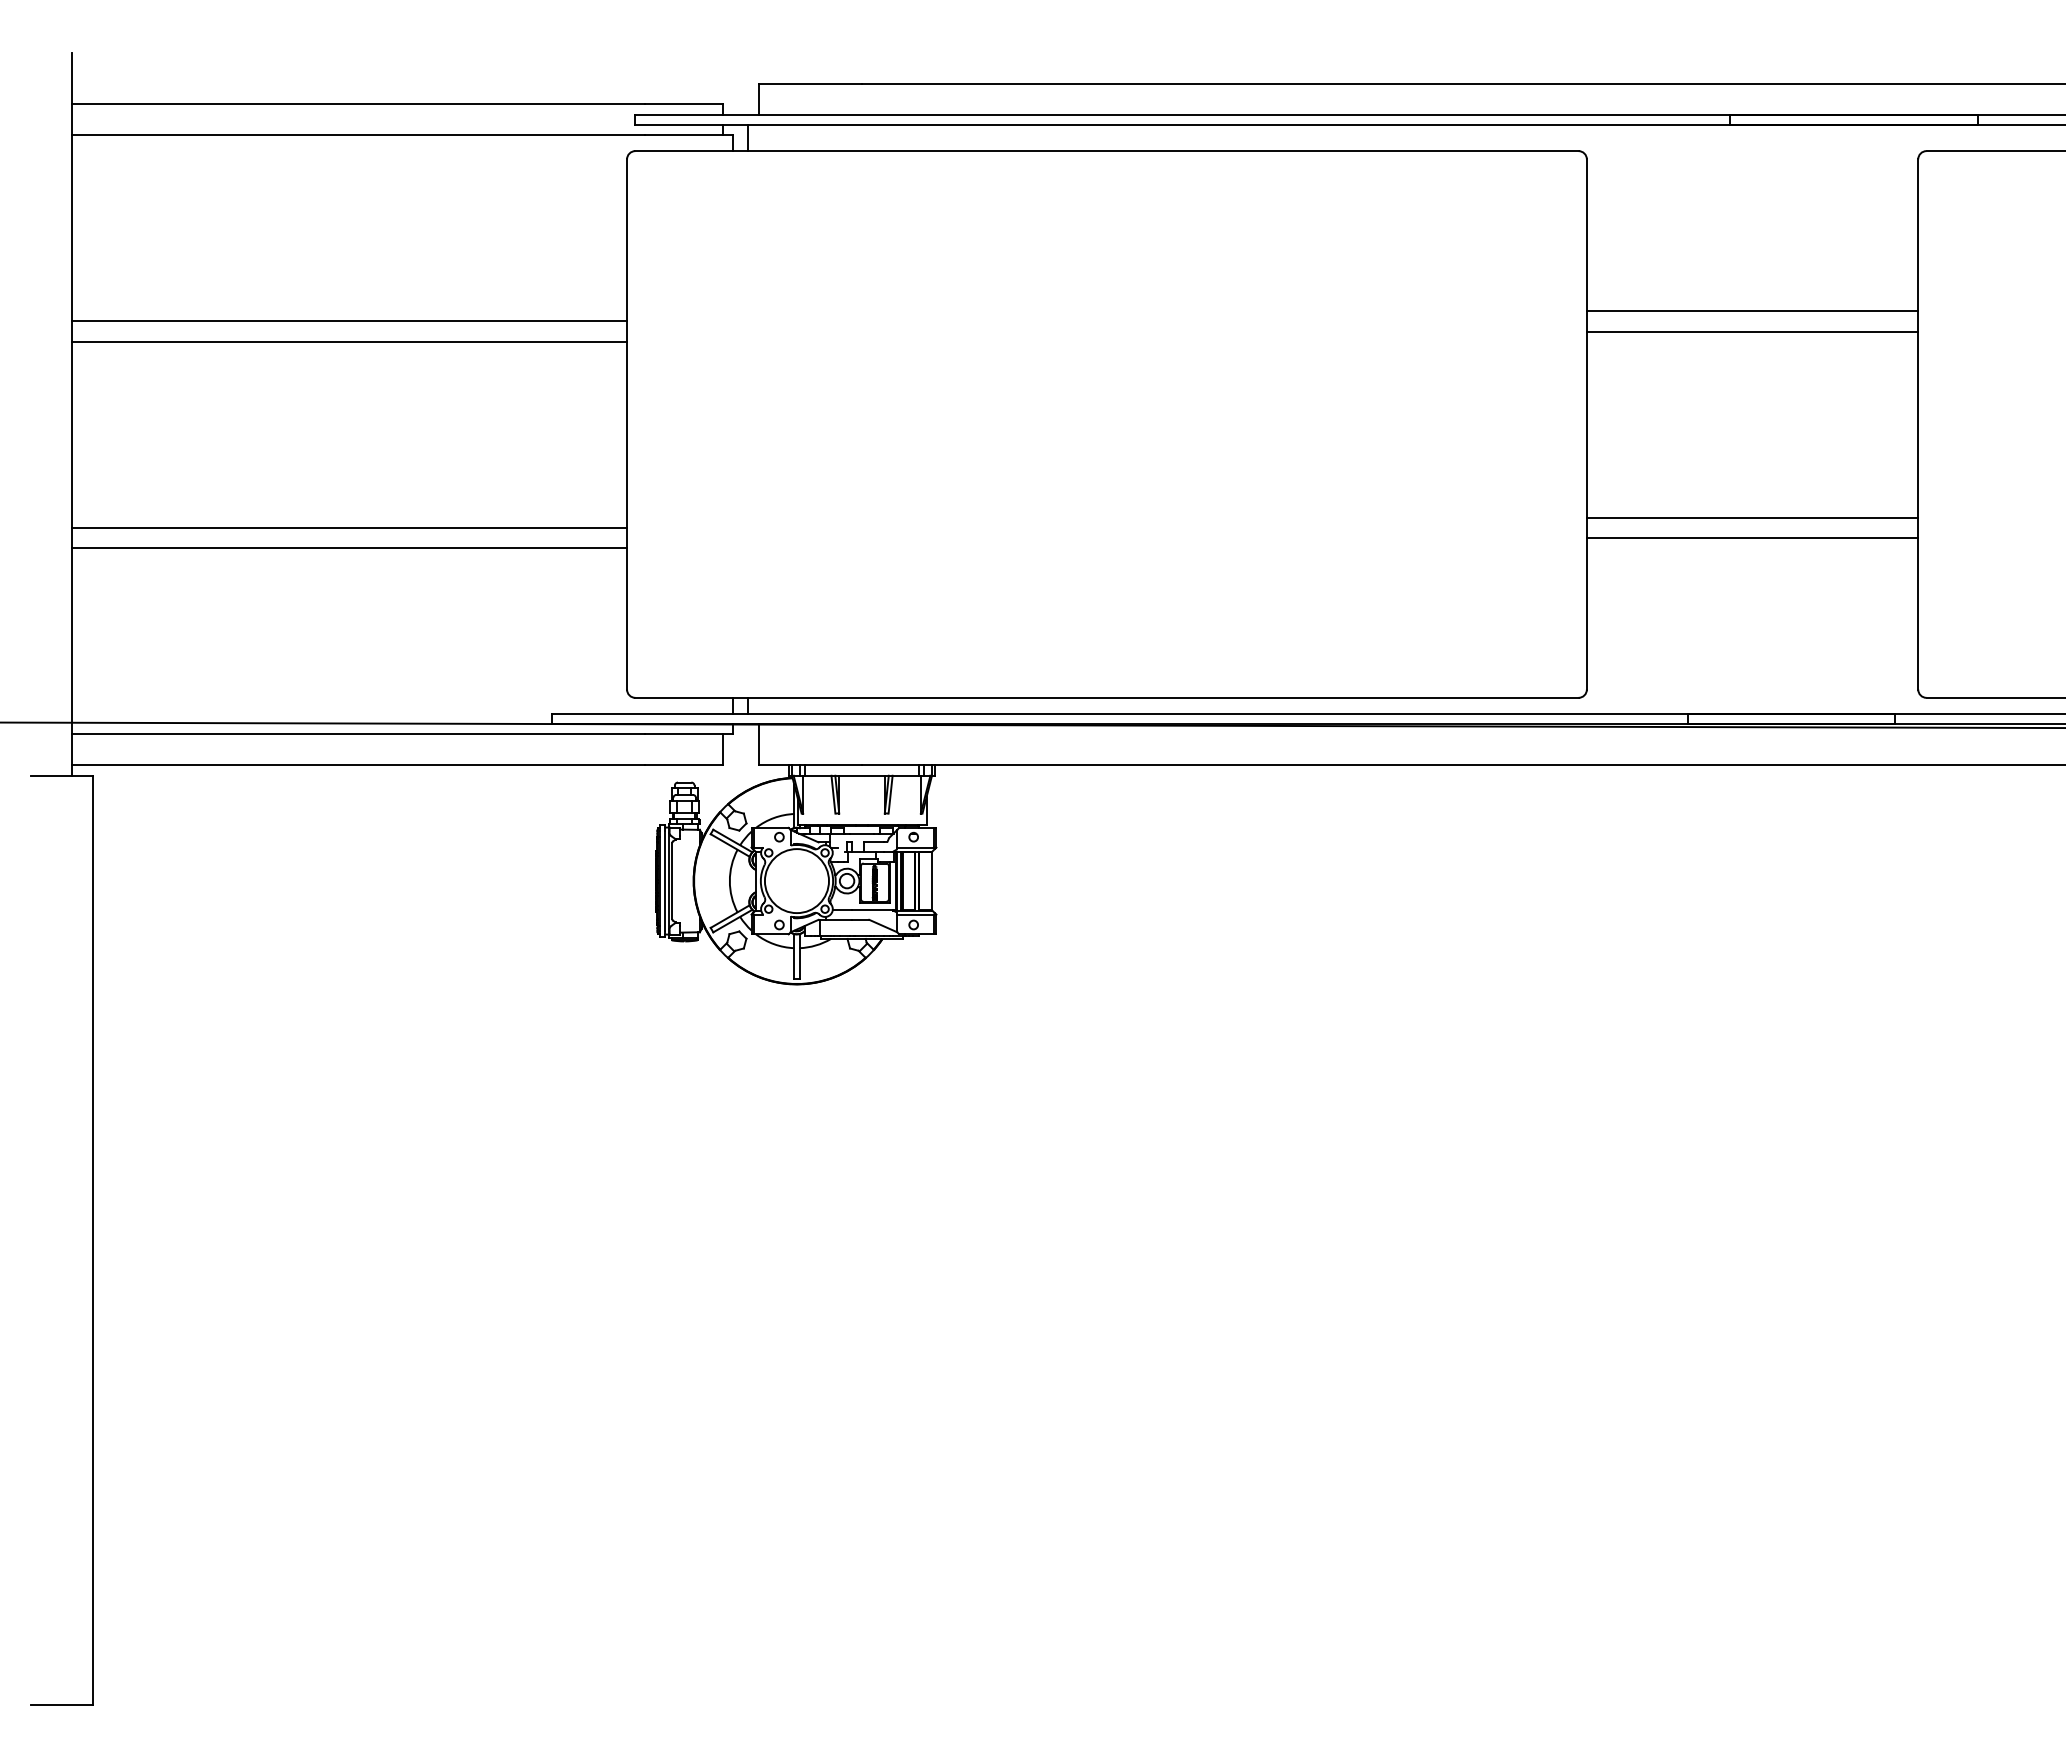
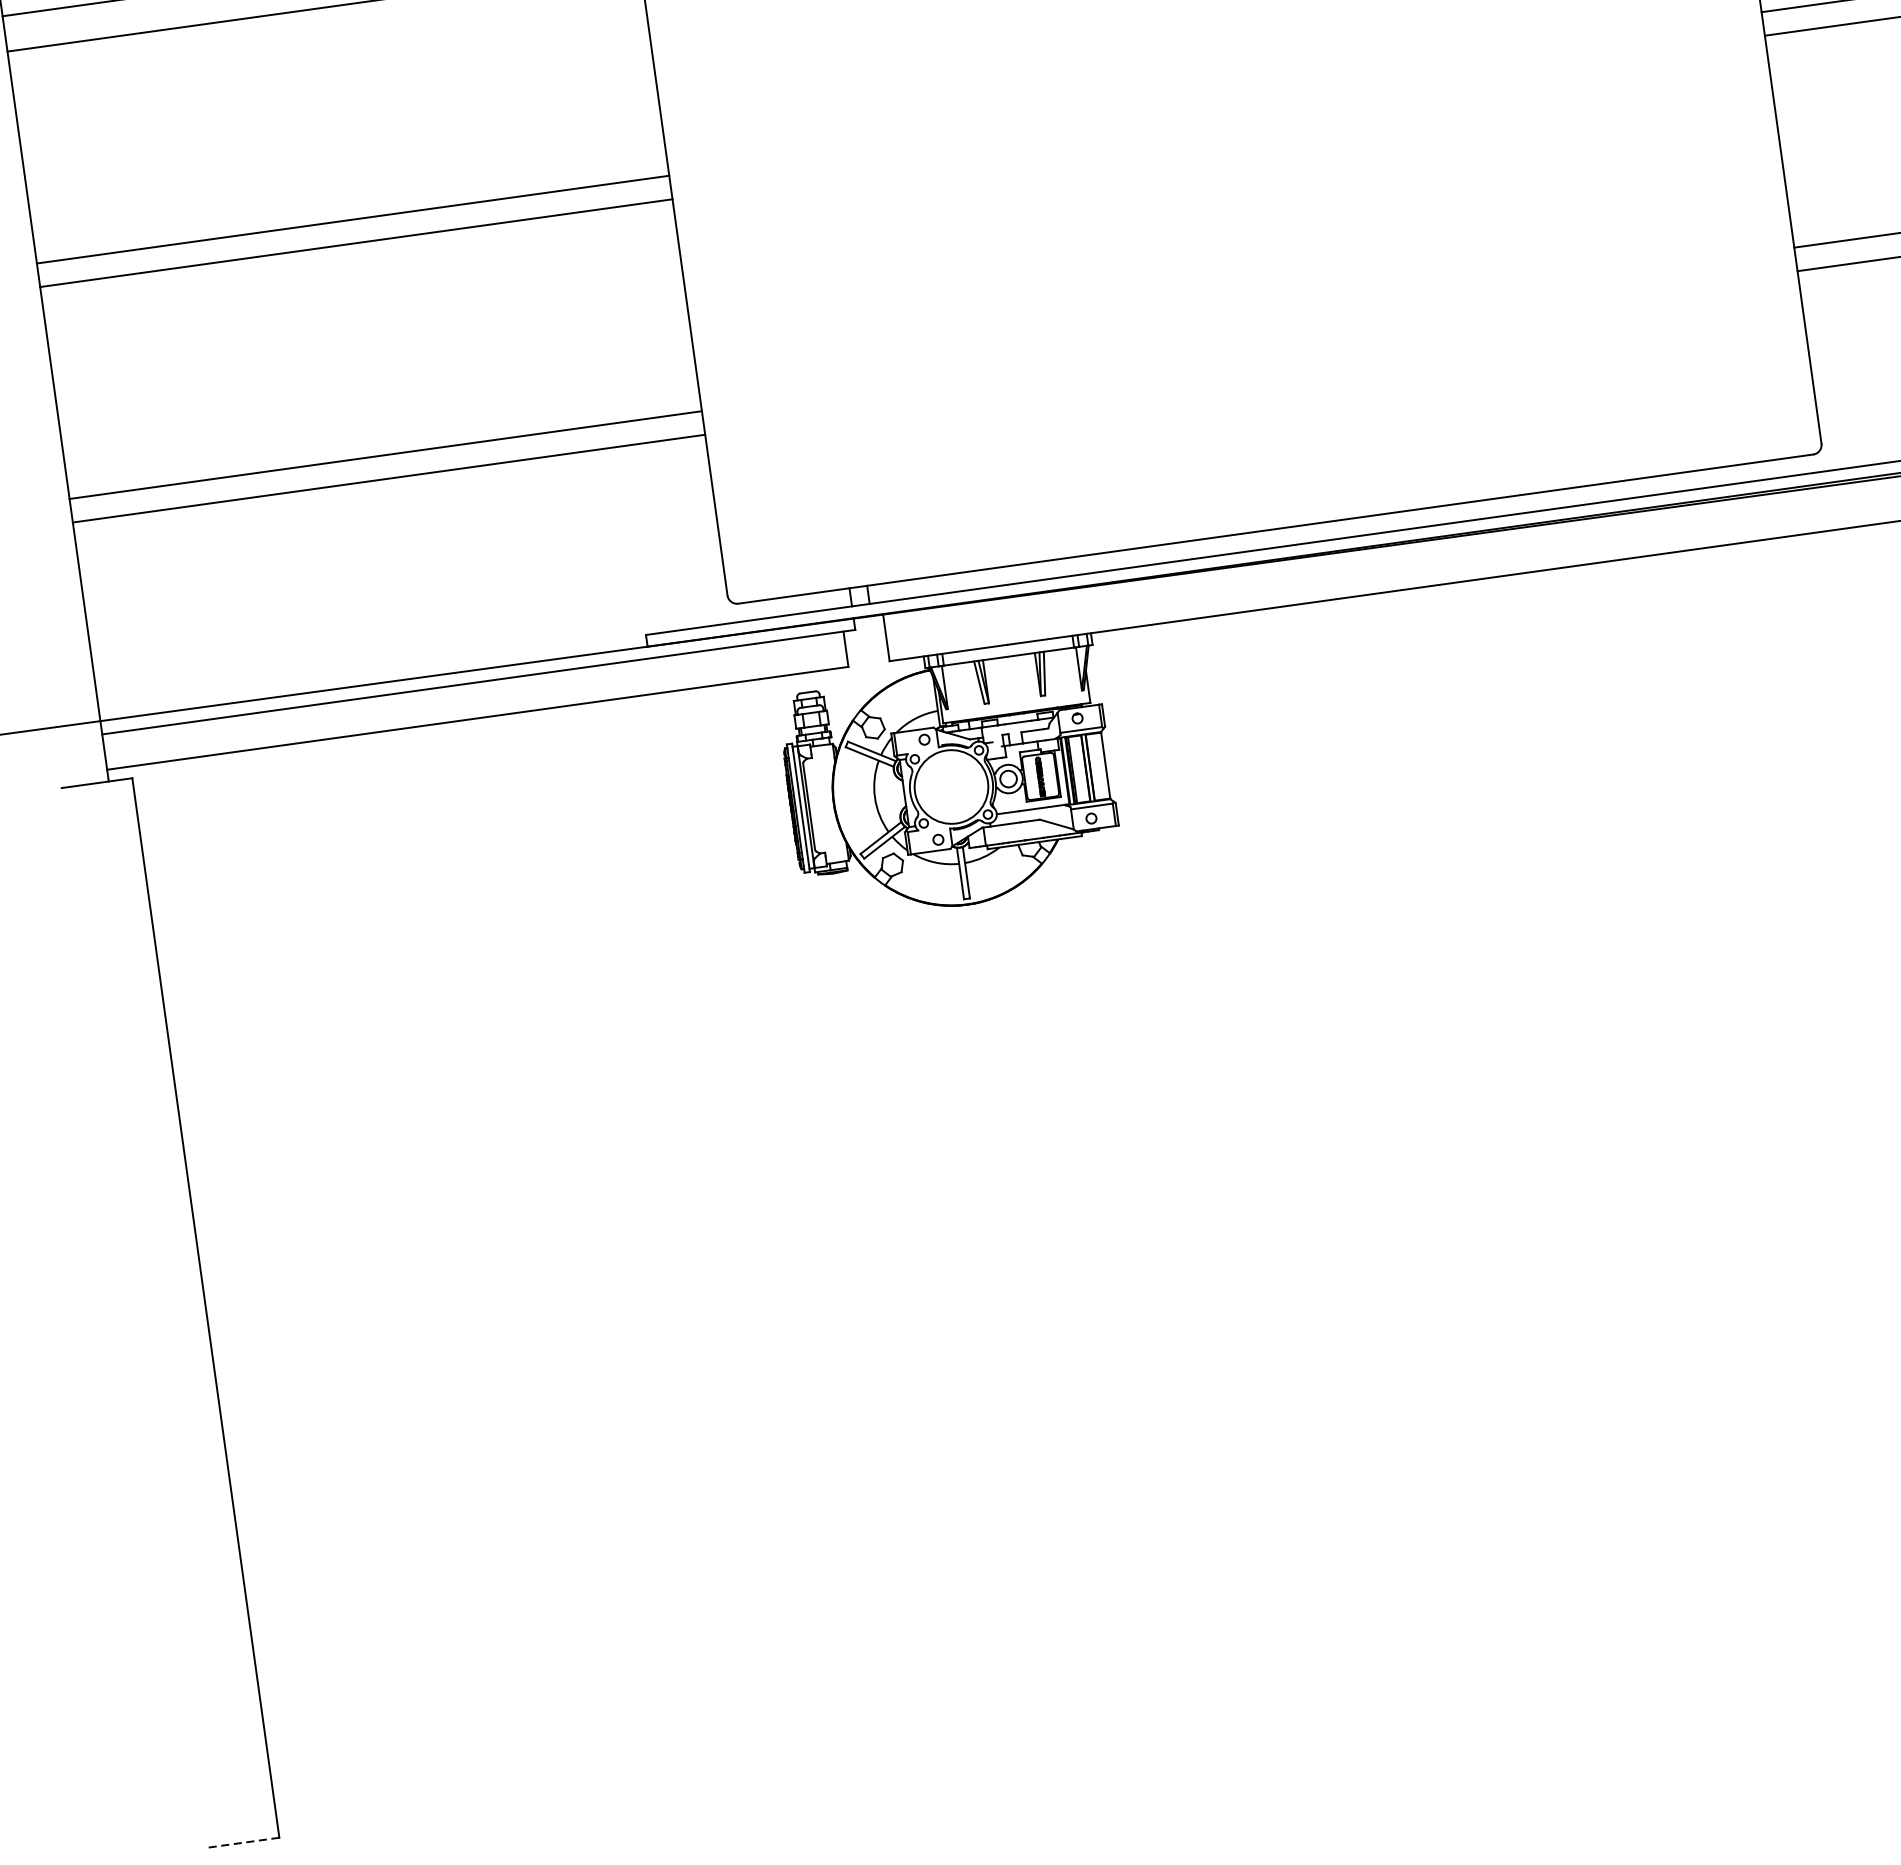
line: (61, 1705) -> (243, 1842), solid -> dashed

